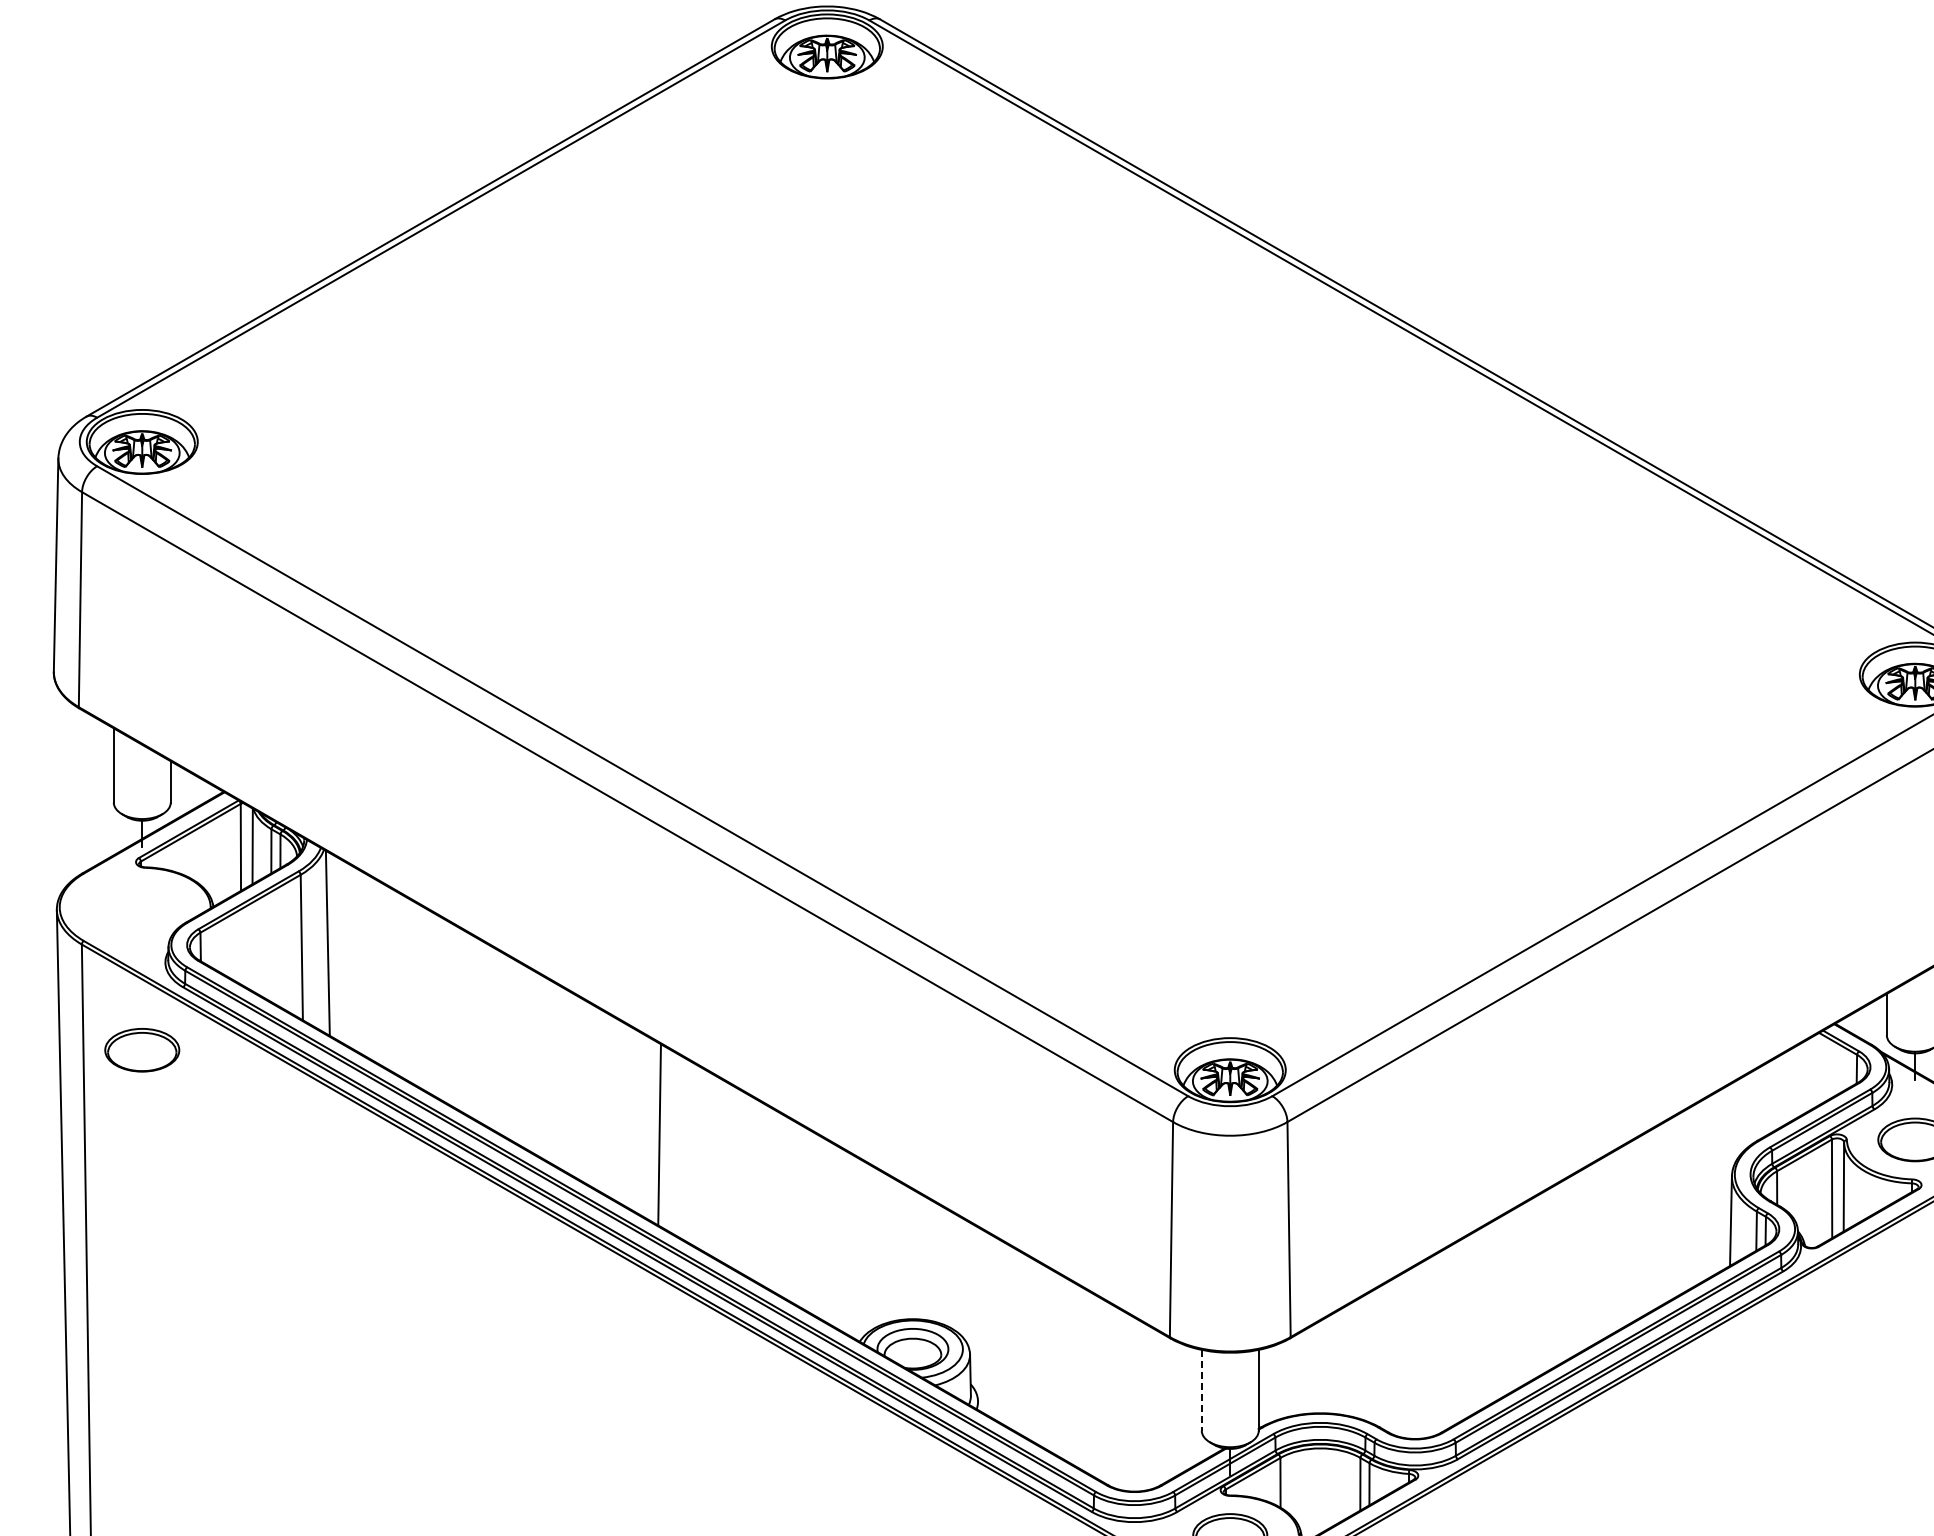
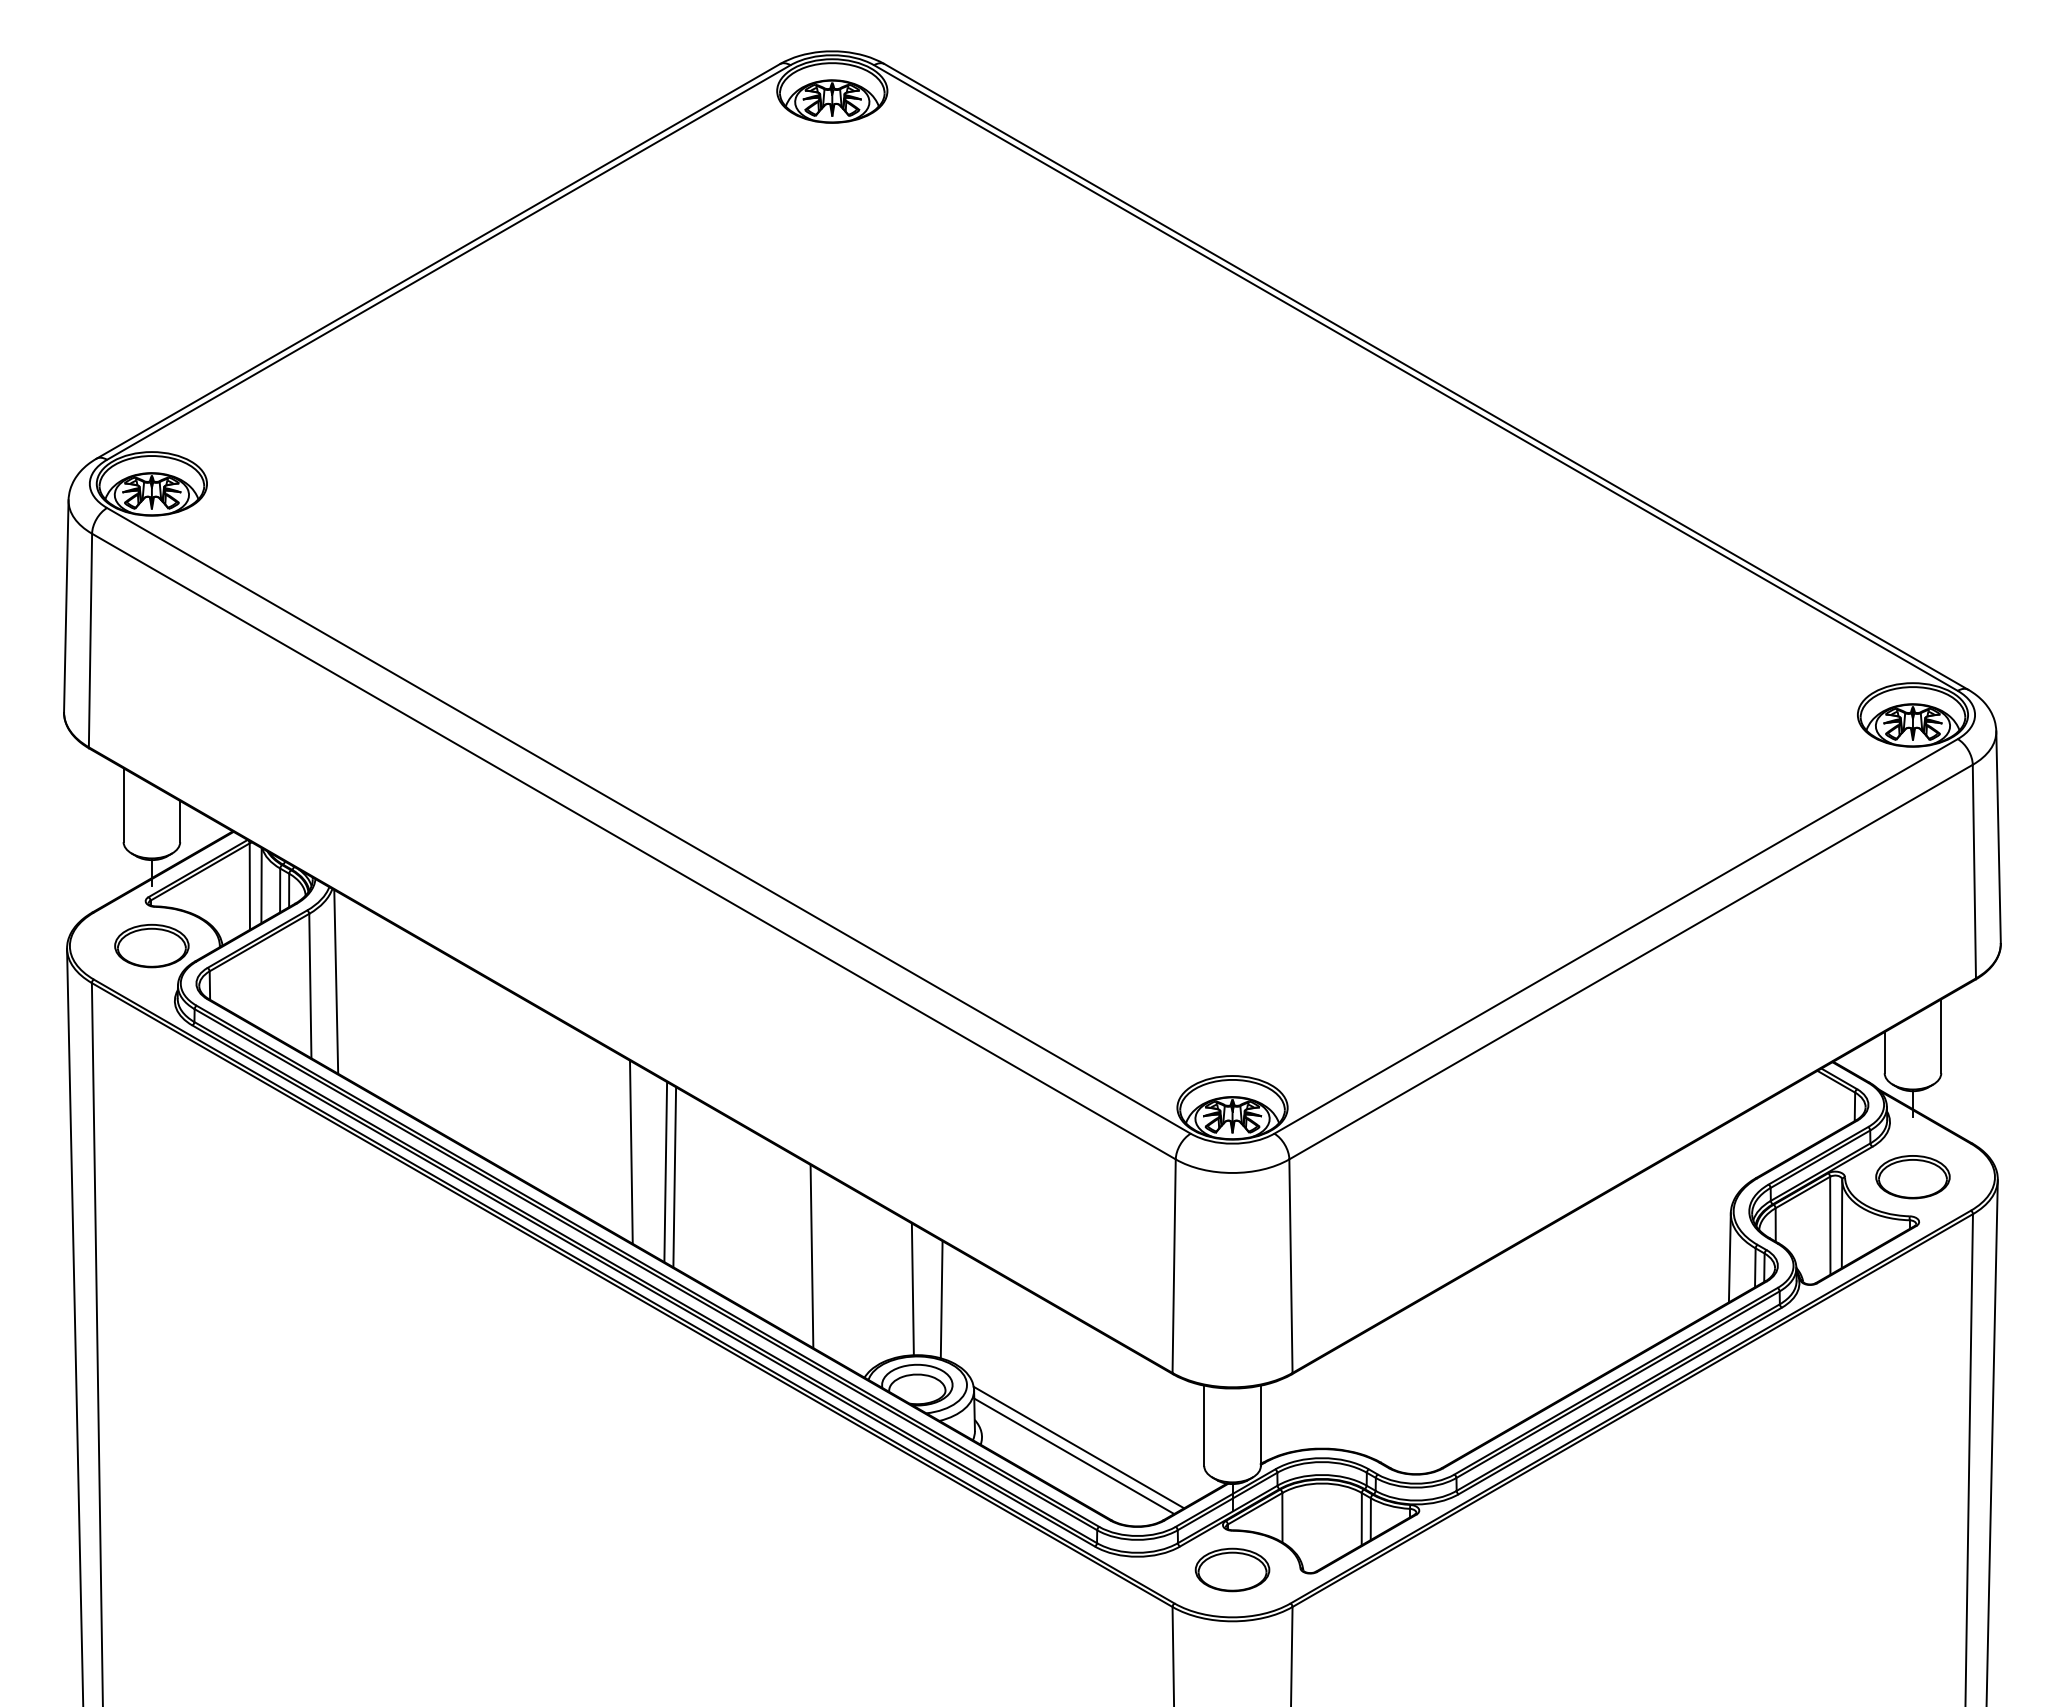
part: (141, 1049) -> (151, 945), moved
line: (625, 1114) -> (631, 1151), added
line: (668, 1140) -> (674, 1177), added
line: (806, 1219) -> (811, 1256), added
line: (908, 1253) -> (912, 1289), added
line: (937, 1263) -> (941, 1299), added
line: (1202, 1390) -> (1204, 1426), dashed -> solid
line: (1075, 1412) -> (1078, 1447), added
line: (1071, 1421) -> (1074, 1456), added

